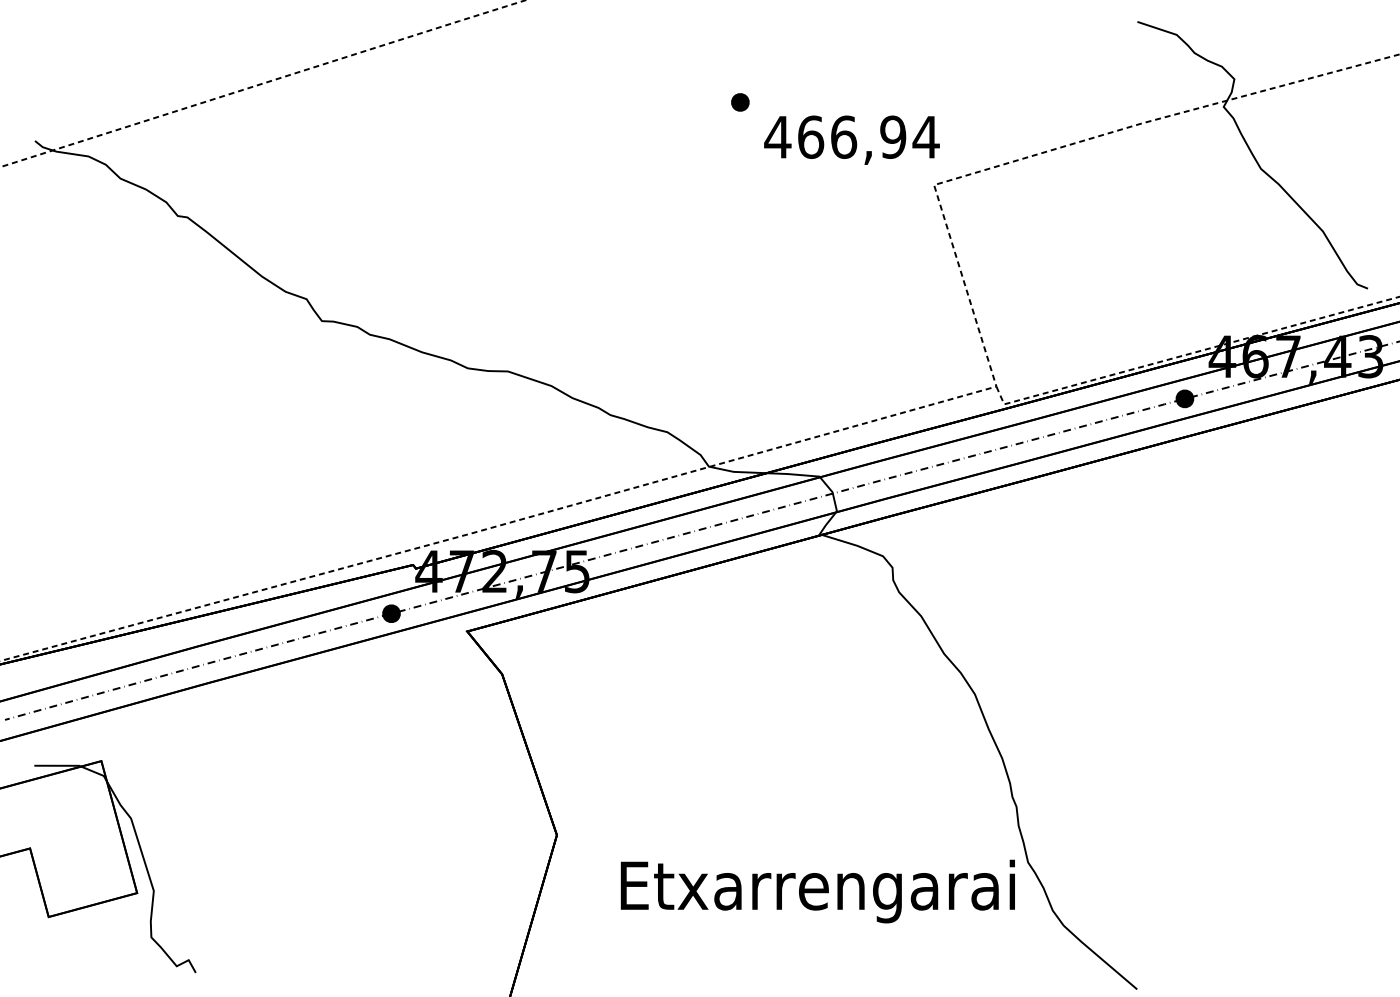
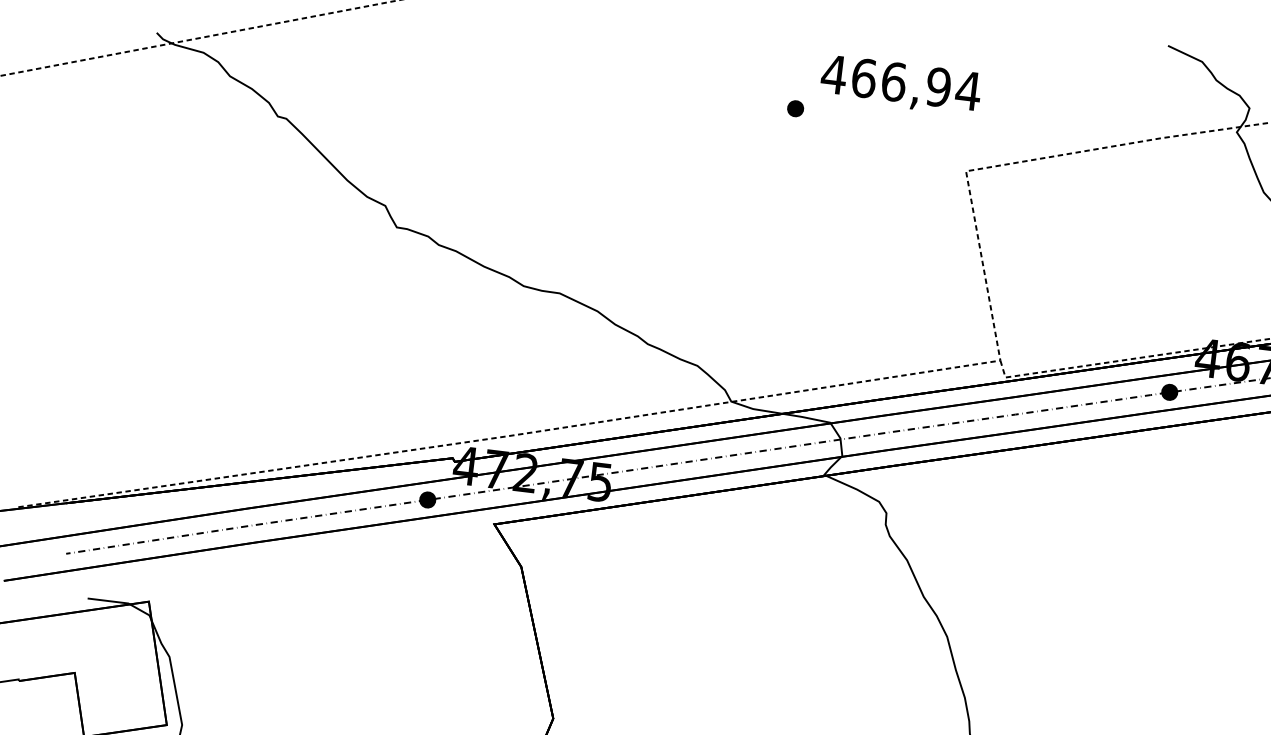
part: (740, 102) -> (795, 108), moved
text: (851, 139) -> (900, 84), moved

